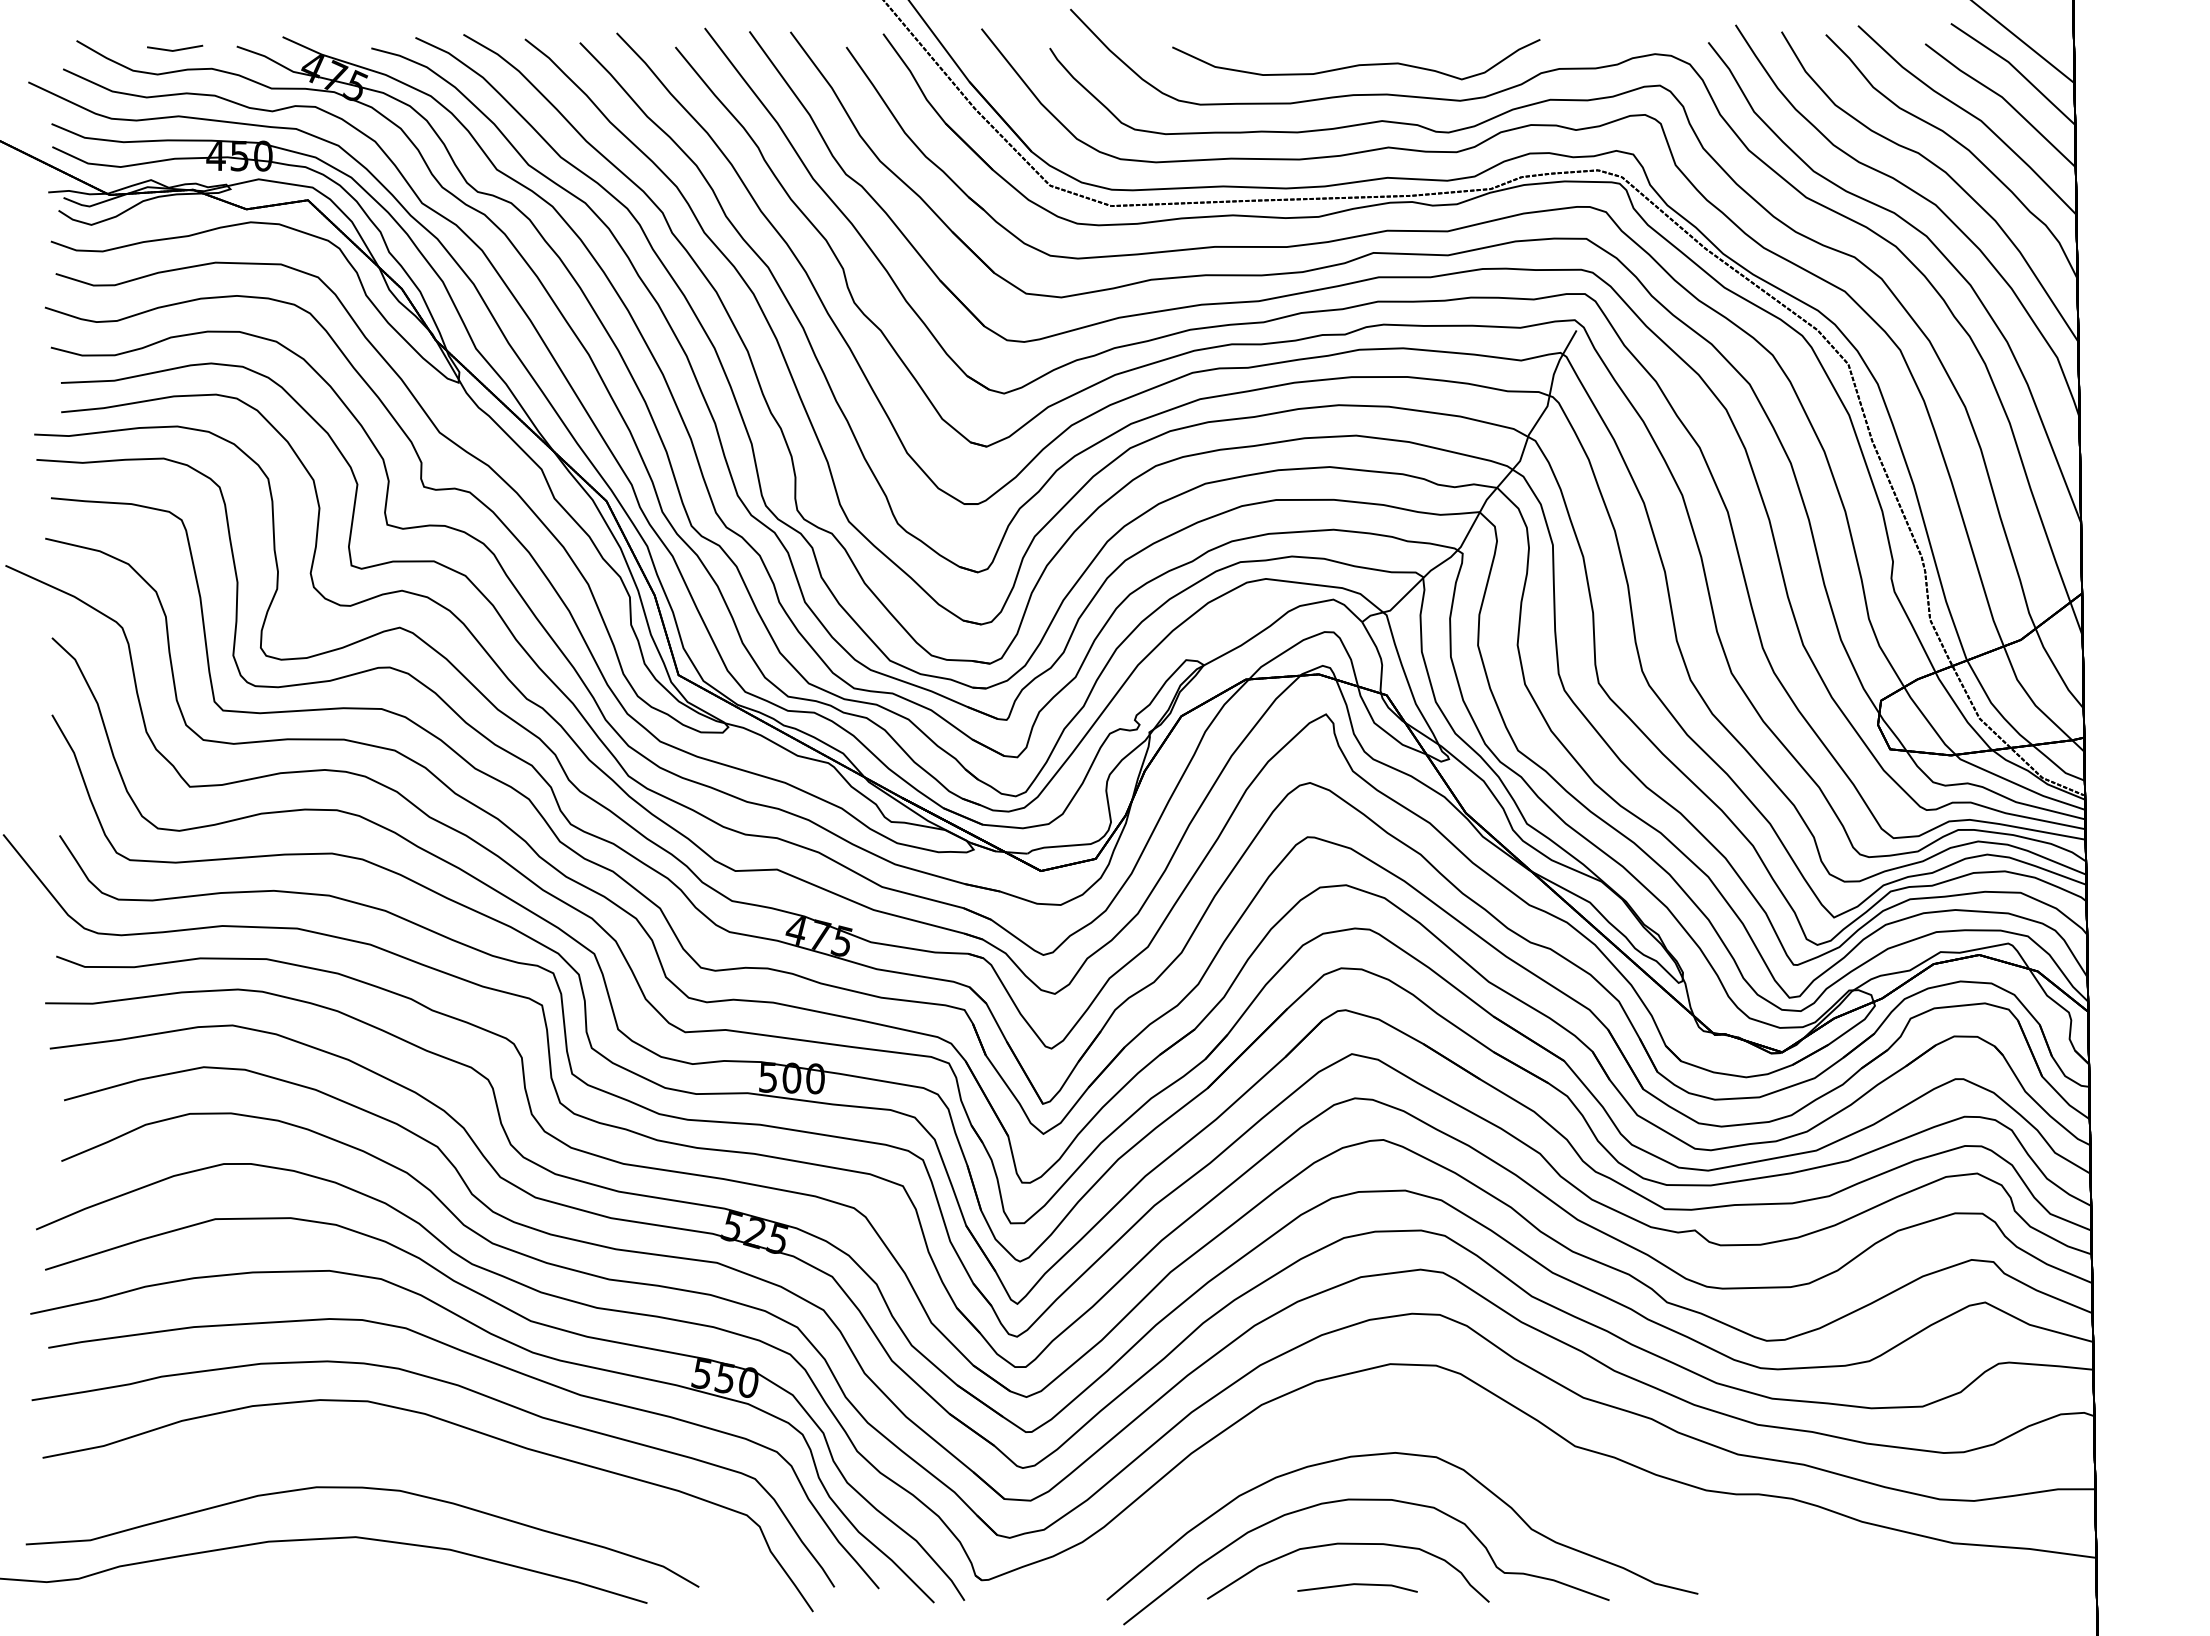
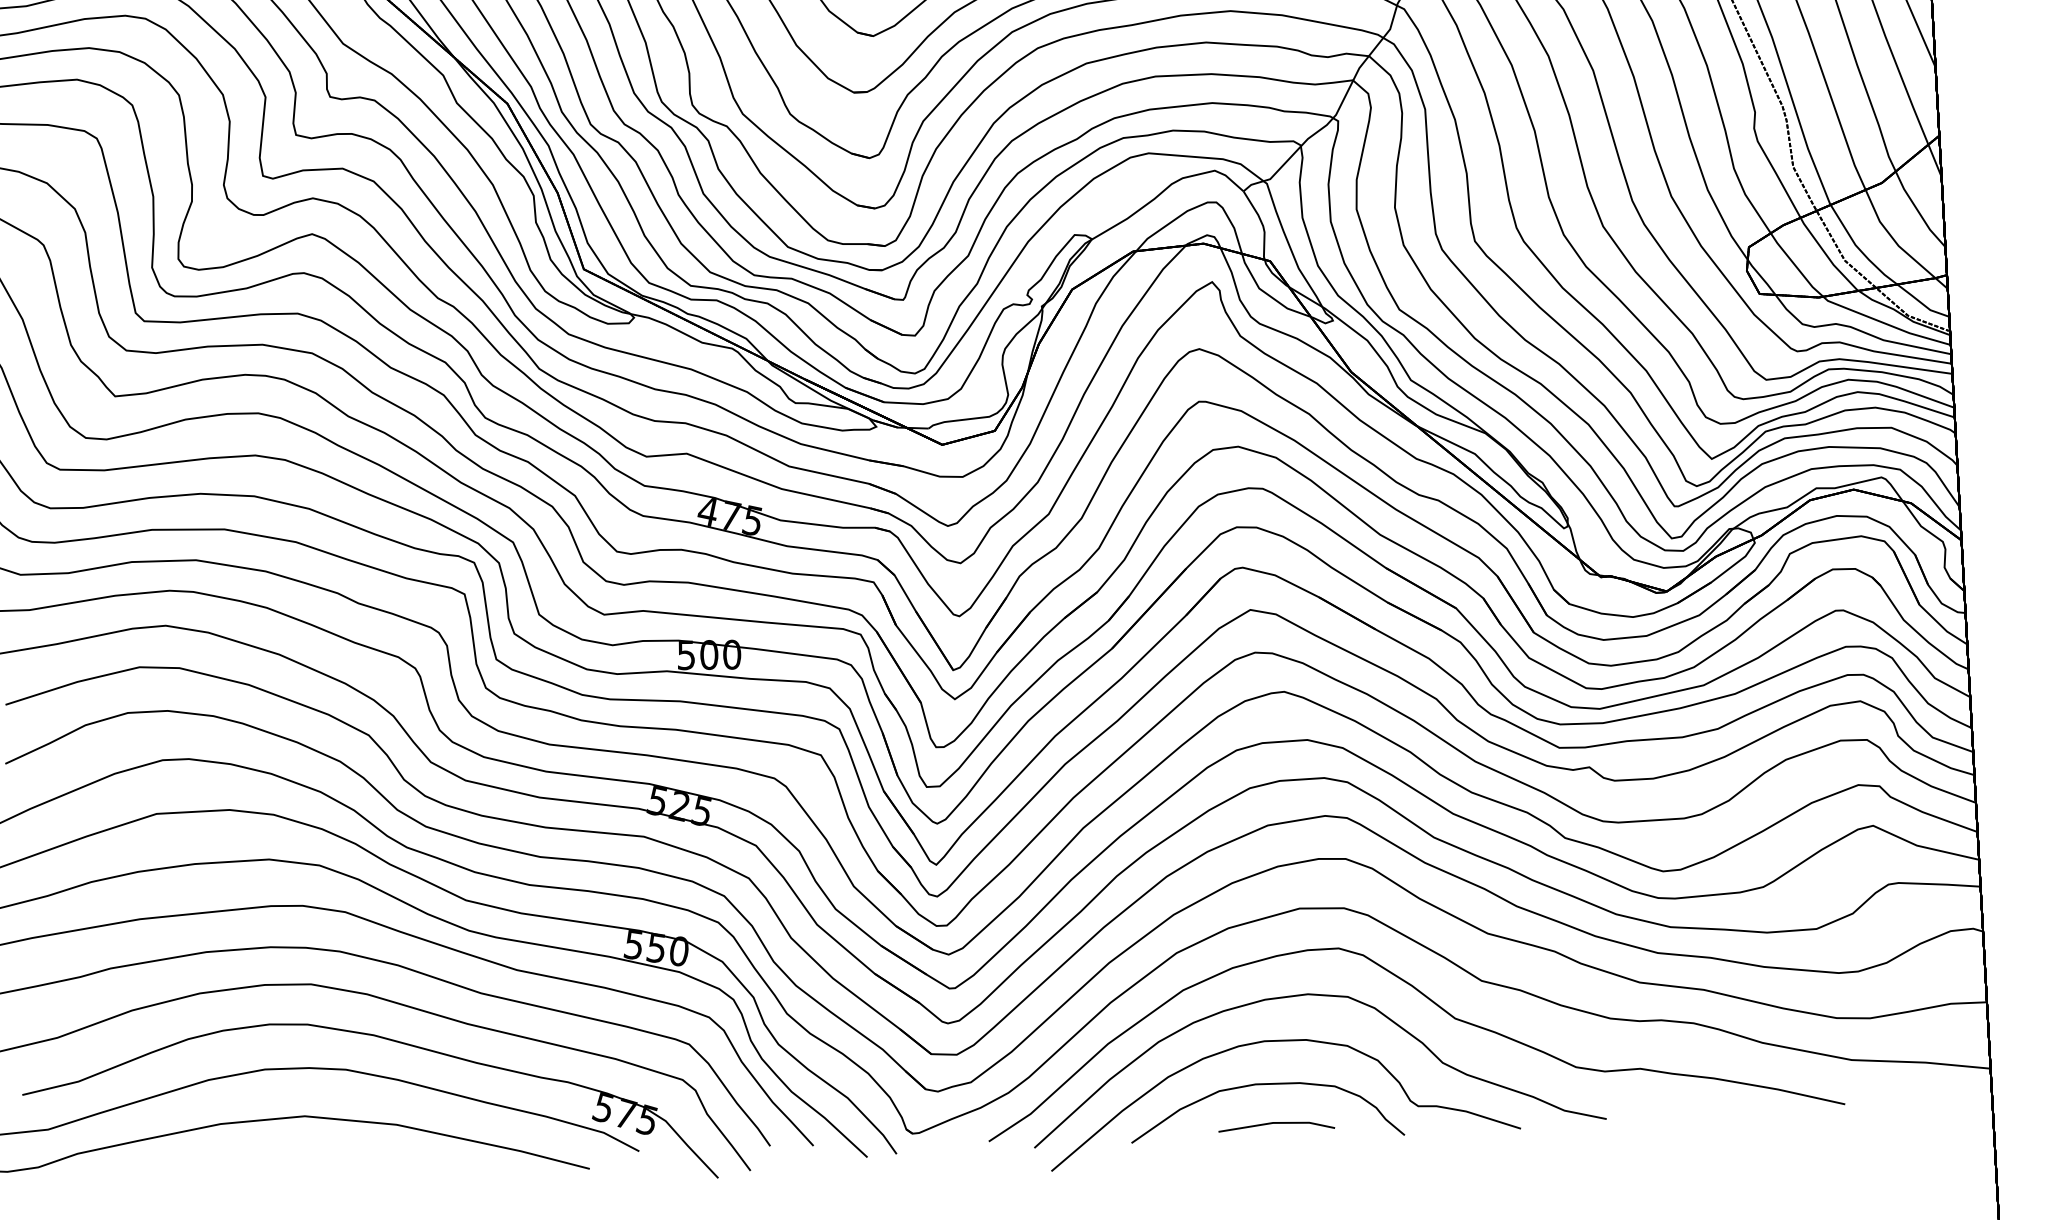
part: (445, 1462) -> (388, 1040), added
part: (1525, 1468) -> (1434, 1004), added

